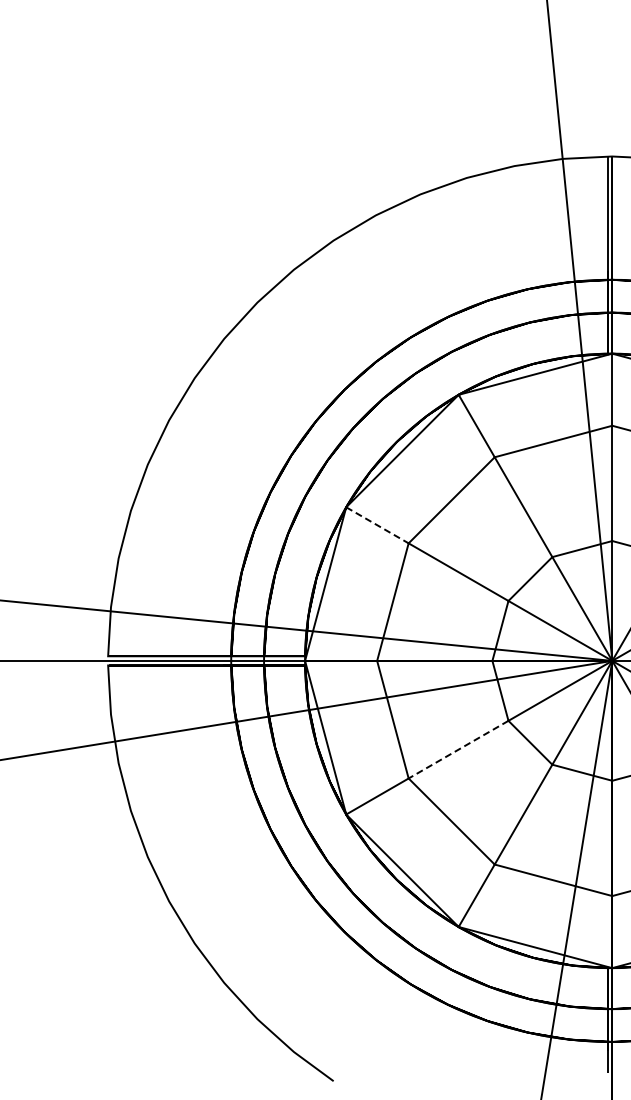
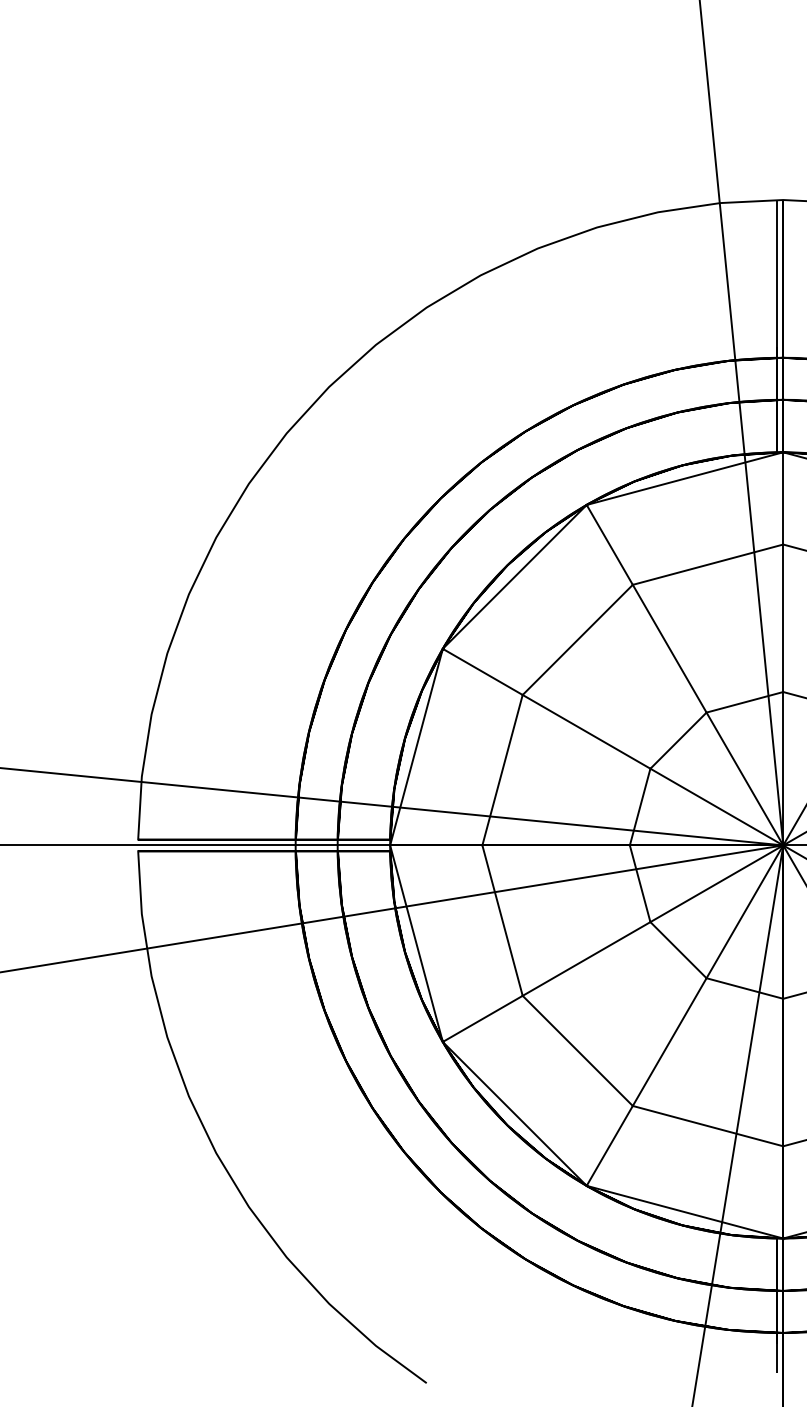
line: (377, 525) -> (482, 672), dashed -> solid
line: (458, 749) -> (586, 958), dashed -> solid

